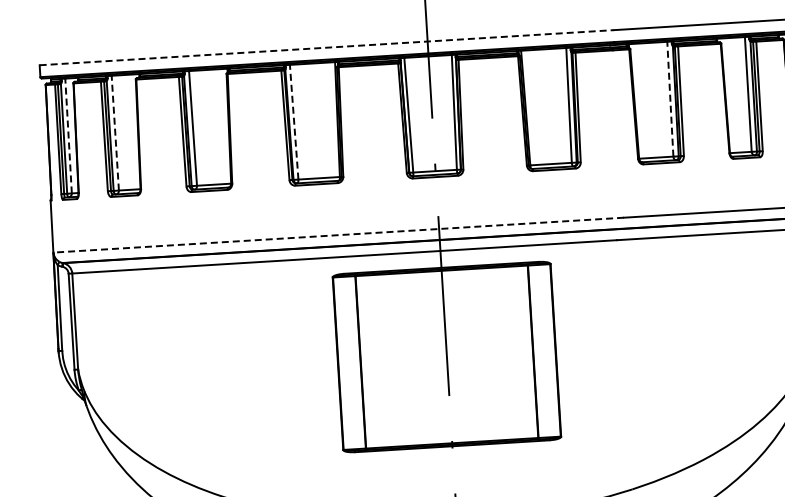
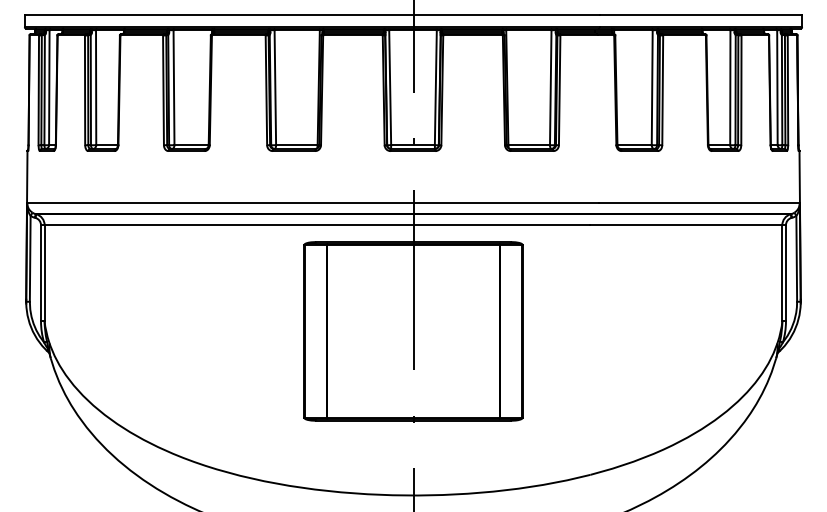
line: (326, 47) -> (312, 15), dashed -> solid
line: (670, 99) -> (652, 87), dashed -> solid
line: (294, 122) -> (275, 87), dashed -> solid
line: (115, 132) -> (96, 87), dashed -> solid
line: (68, 135) -> (49, 87), dashed -> solid
line: (338, 235) -> (312, 203), dashed -> solid

